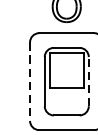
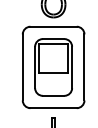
line: (29, 81) -> (22, 67), dashed -> solid
line: (89, 81) -> (72, 67), dashed -> solid

